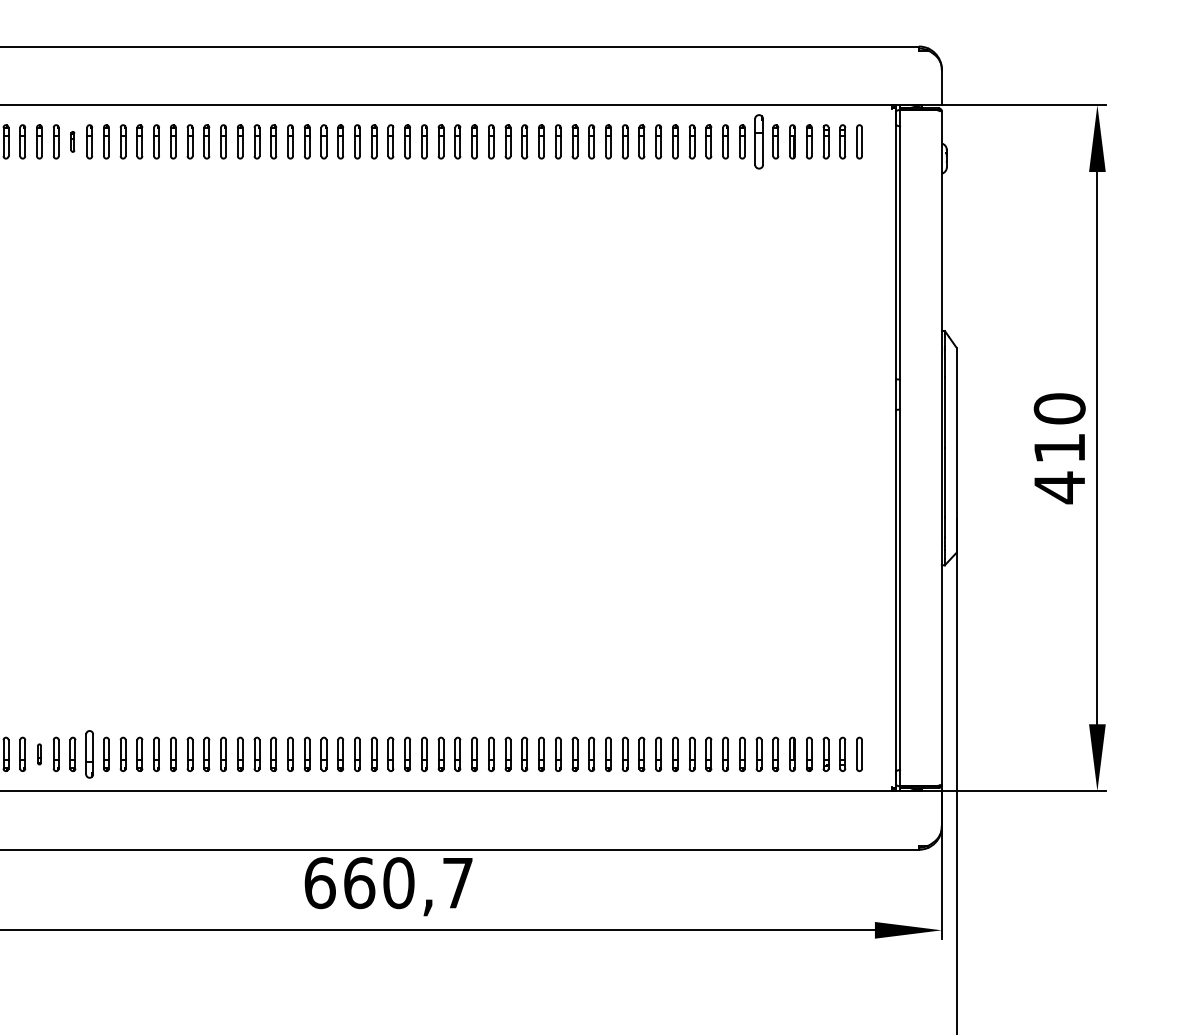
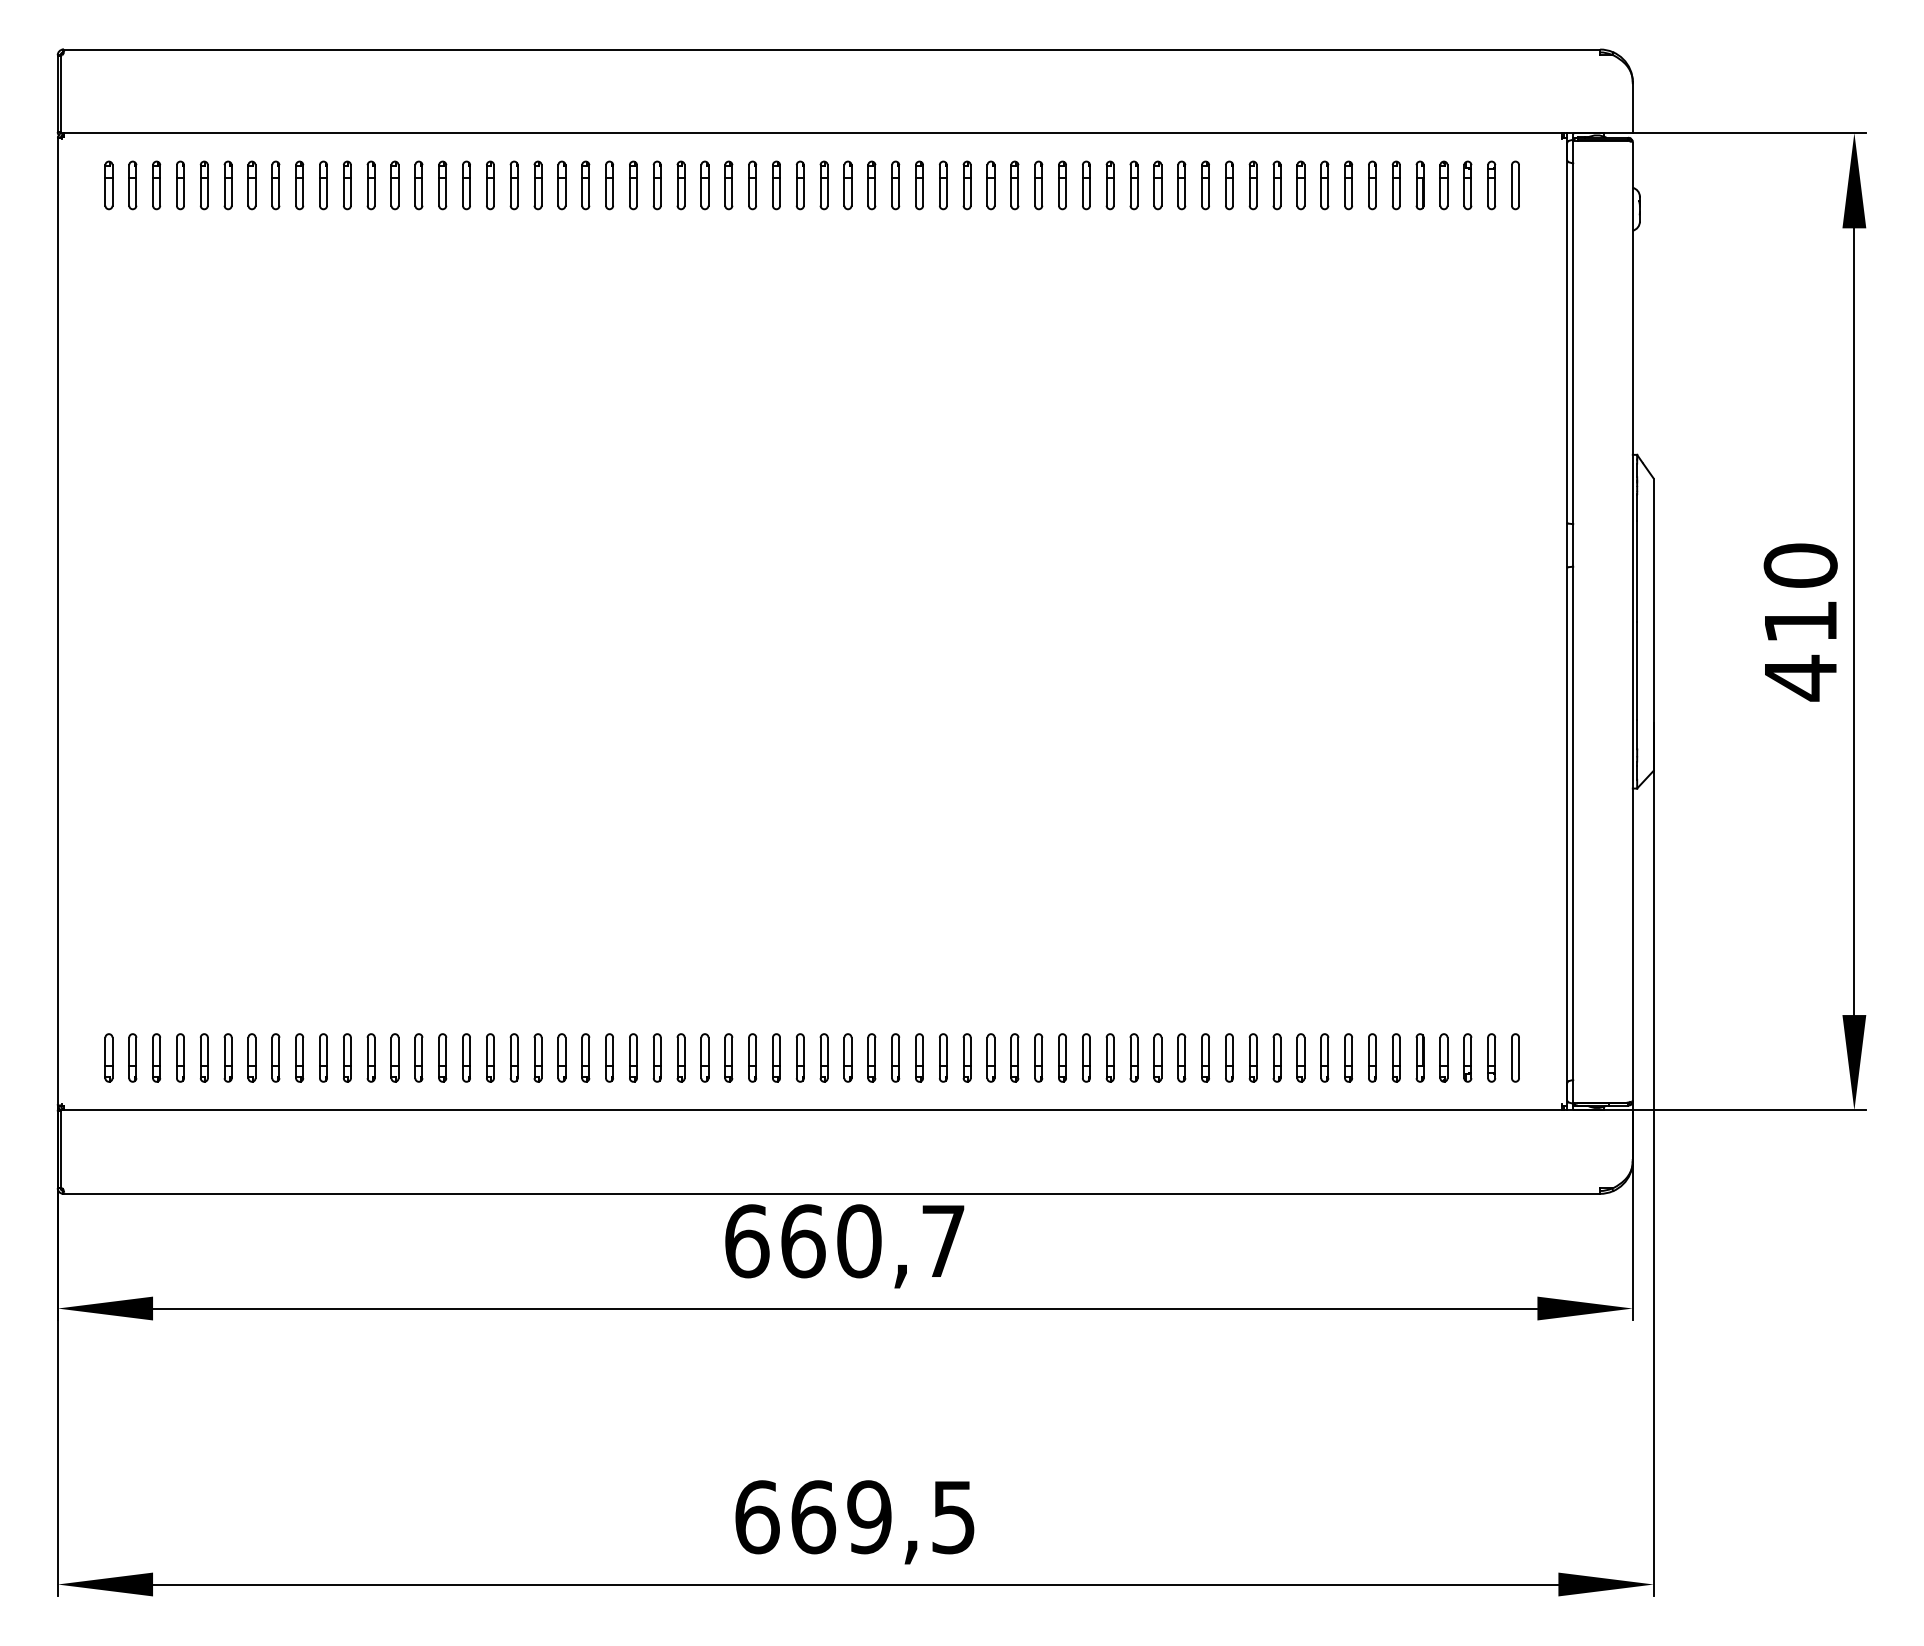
part: (72, 141) -> (394, 185), size x1.67
part: (759, 141) -> (1372, 185), size x0.62
part: (39, 754) -> (347, 1057), size x1.67
part: (89, 754) -> (418, 1057), size x0.71

